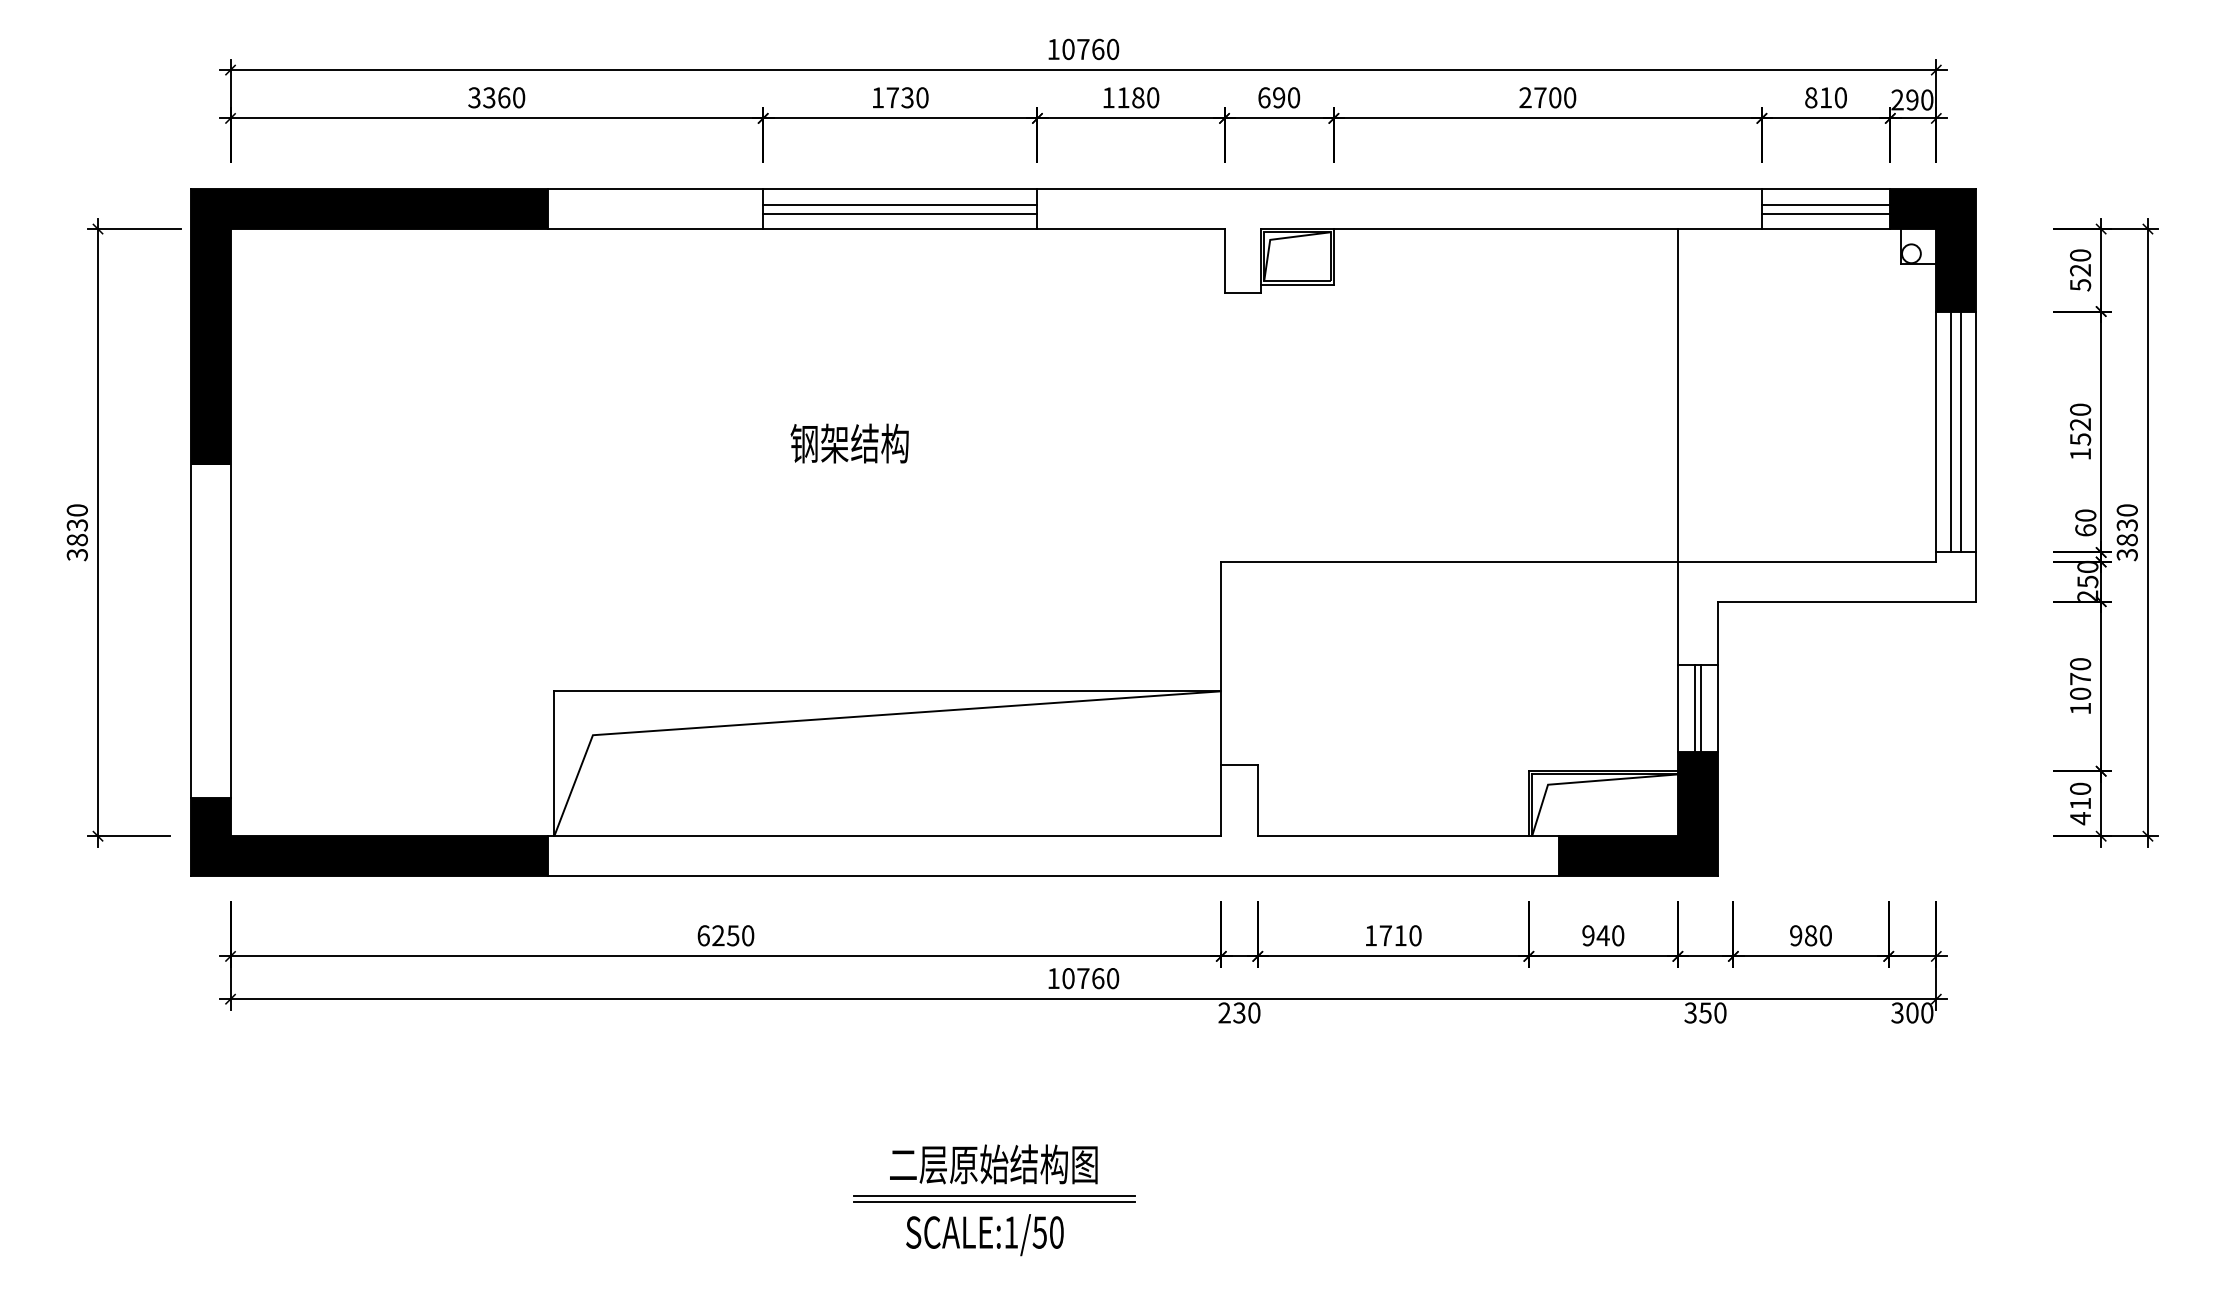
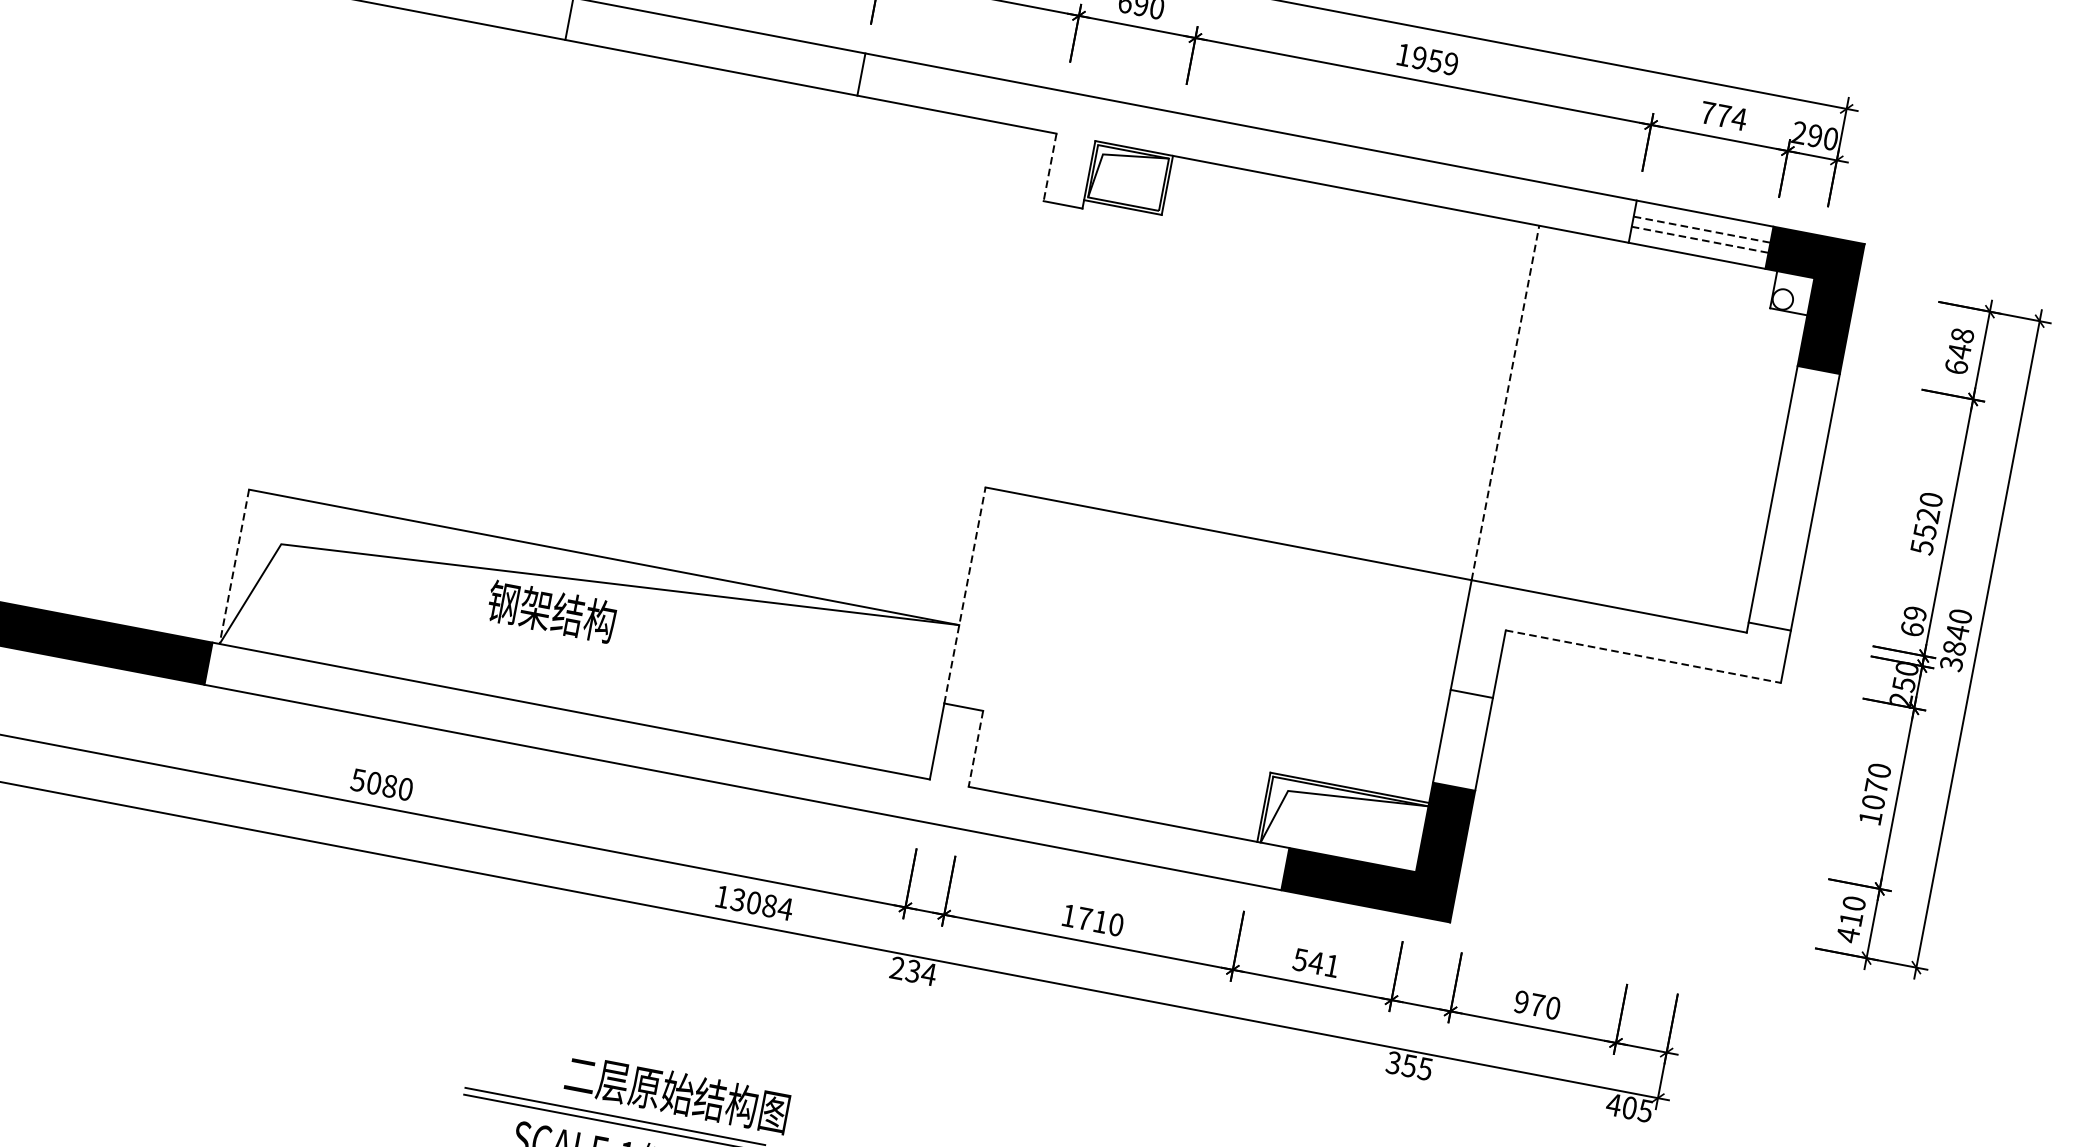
text: (1547, 97) -> (1427, 59), 2700 -> 1959
text: (1826, 97) -> (1724, 115), 810 -> 774
line: (900, 204) -> (716, 41), removed
line: (1826, 204) -> (1702, 229), solid -> dashed
line: (900, 214) -> (714, 52), removed
line: (1826, 214) -> (1700, 240), solid -> dashed
line: (1224, 260) -> (1050, 167), solid -> dashed
text: (2080, 270) -> (1959, 351), 520 -> 648
line: (1677, 395) -> (1505, 402), solid -> dashed
line: (1951, 431) -> (1789, 496), removed
line: (1960, 431) -> (1799, 498), removed
text: (849, 443) -> (551, 611), moved
text: (2080, 454) -> (1922, 547), 1520 -> 5520
text: (2085, 515) -> (1915, 613), 60 -> 69
text: (2126, 525) -> (1956, 632), 3830 -> 3840
line: (1847, 601) -> (1644, 656), solid -> dashed
line: (1221, 662) -> (965, 594), solid -> dashed
line: (1694, 708) -> (1459, 739), removed
line: (1700, 708) -> (1465, 740), removed
line: (554, 764) -> (234, 567), solid -> dashed
line: (1257, 800) -> (975, 748), solid -> dashed
text: (718, 935) -> (374, 782), 6250 -> 5080
text: (1603, 935) -> (1316, 962), 940 -> 541
text: (1811, 935) -> (1538, 1004), 980 -> 970
text: (1090, 978) -> (761, 904), 10760 -> 13084
text: (1253, 1012) -> (928, 973), 230 -> 234
text: (1720, 1012) -> (1425, 1068), 350 -> 355
text: (1911, 1012) -> (1628, 1107), 300 -> 405
text: (993, 1164) -> (677, 1093), moved

